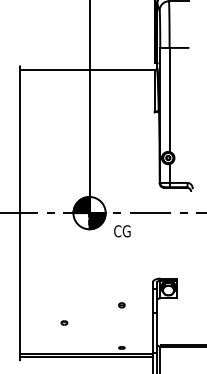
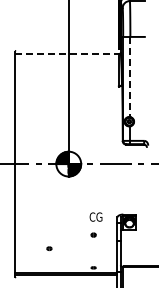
line: (89, 69) -> (68, 53), solid -> dashed
line: (169, 100) -> (130, 77), solid -> dashed
text: (121, 230) -> (95, 216), moved

